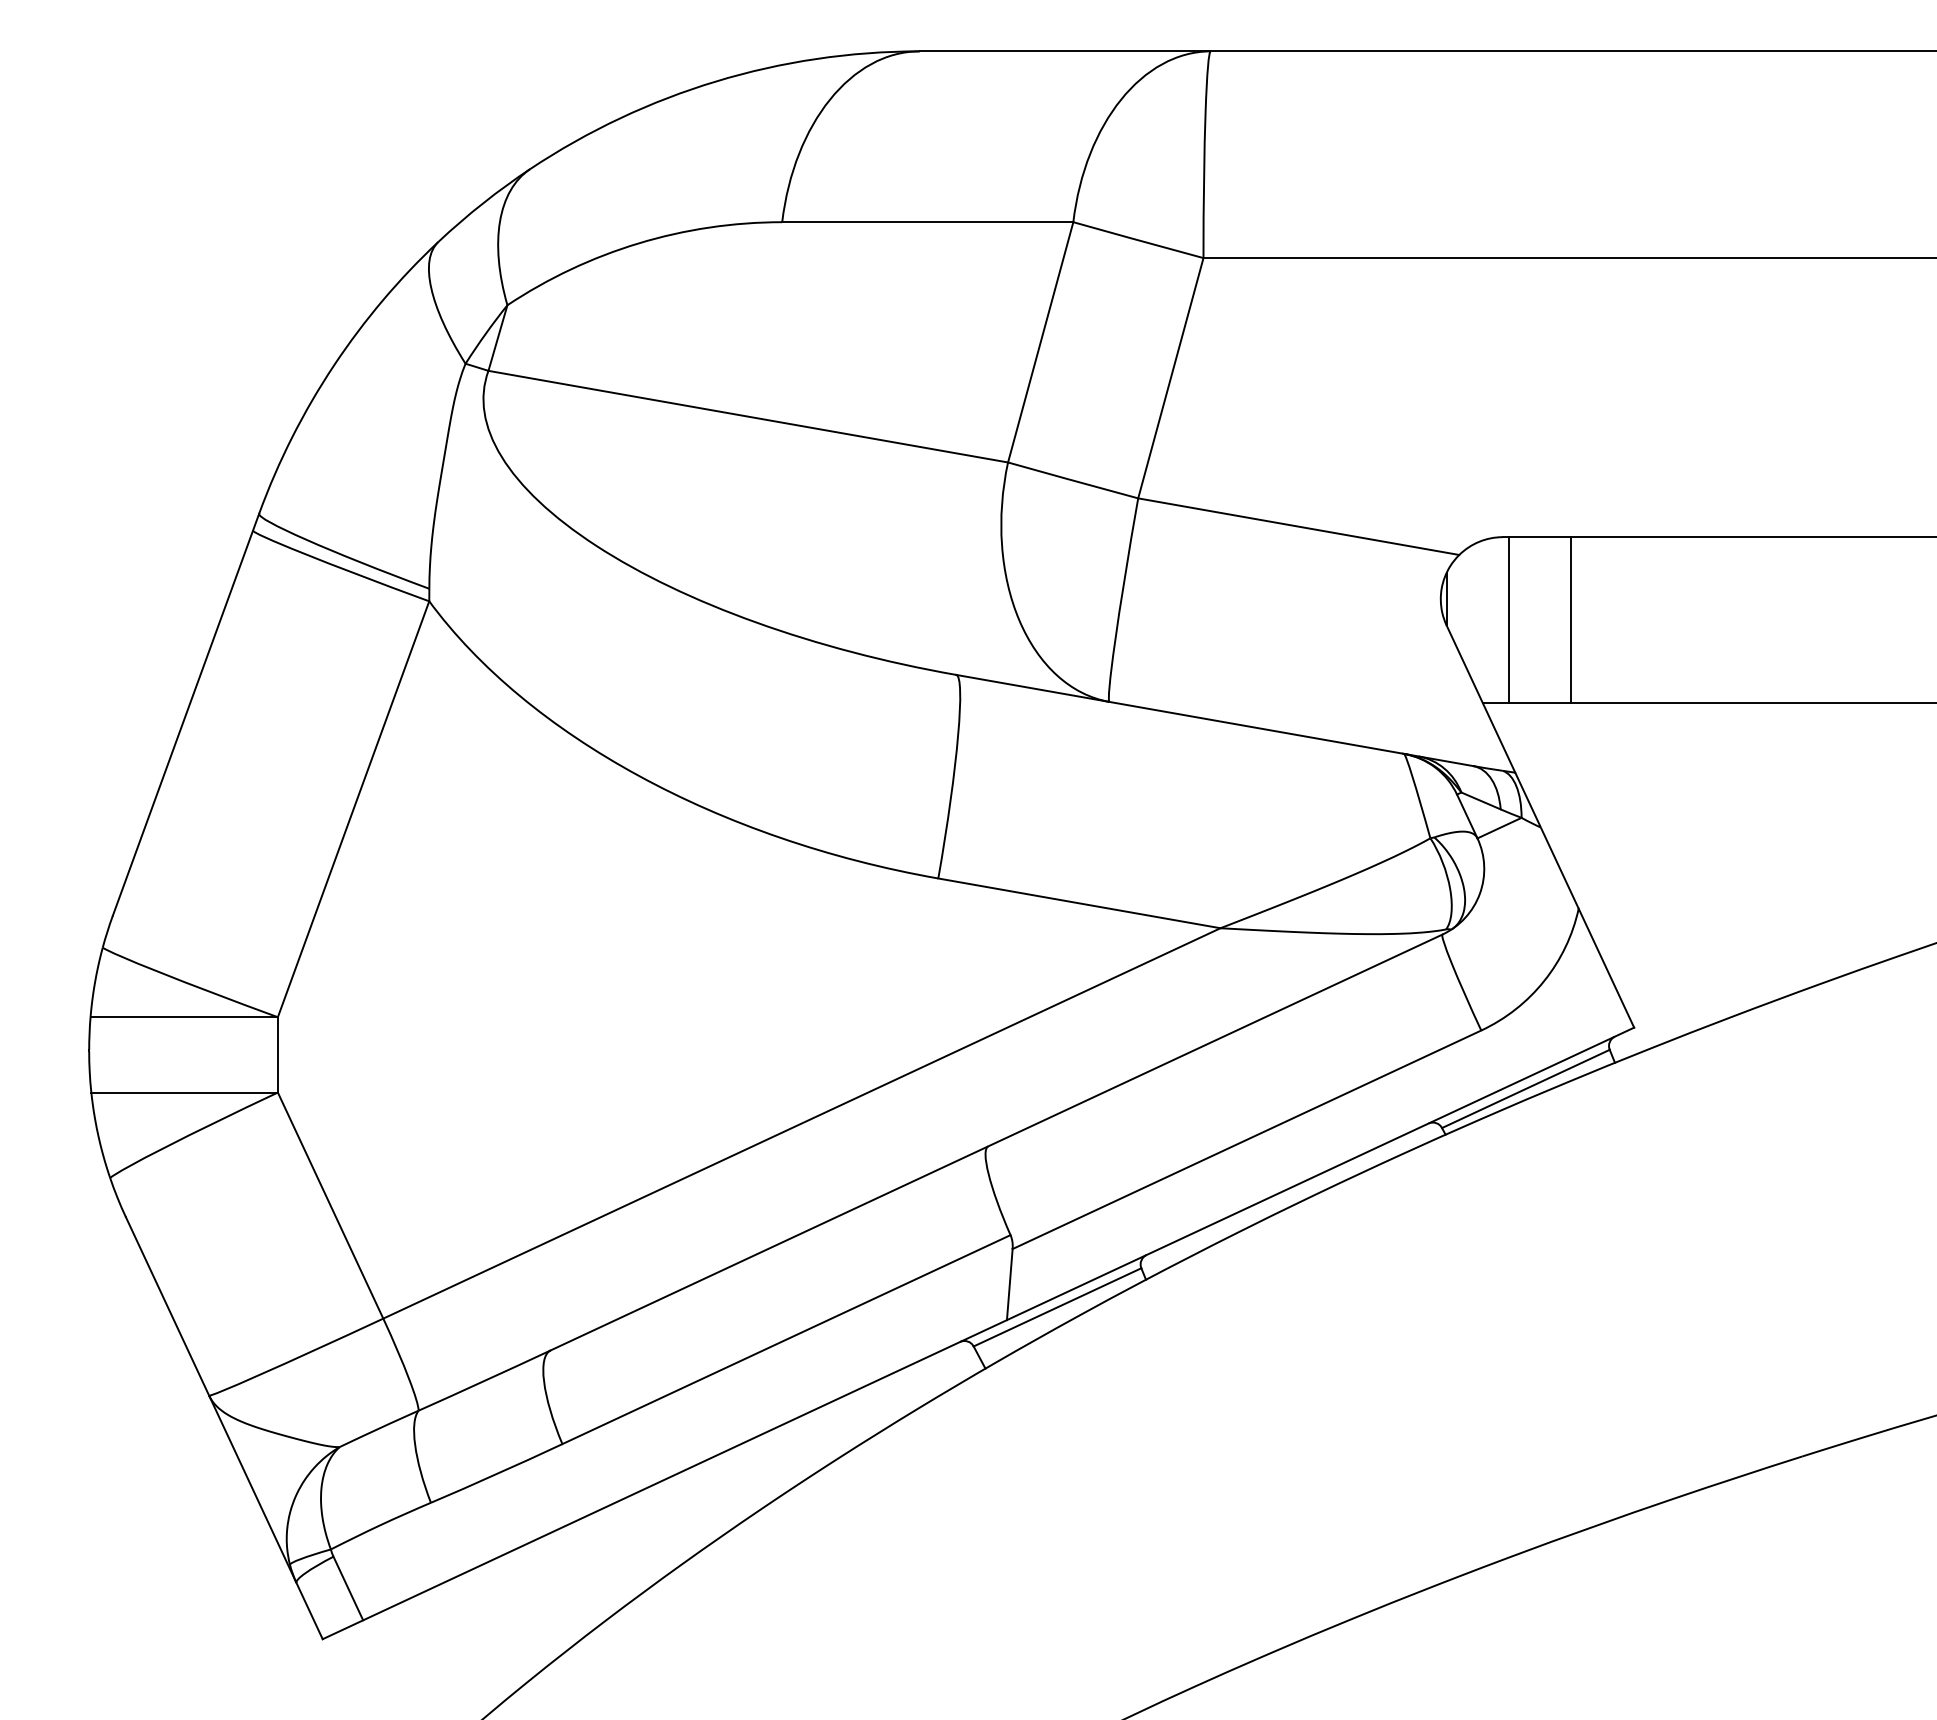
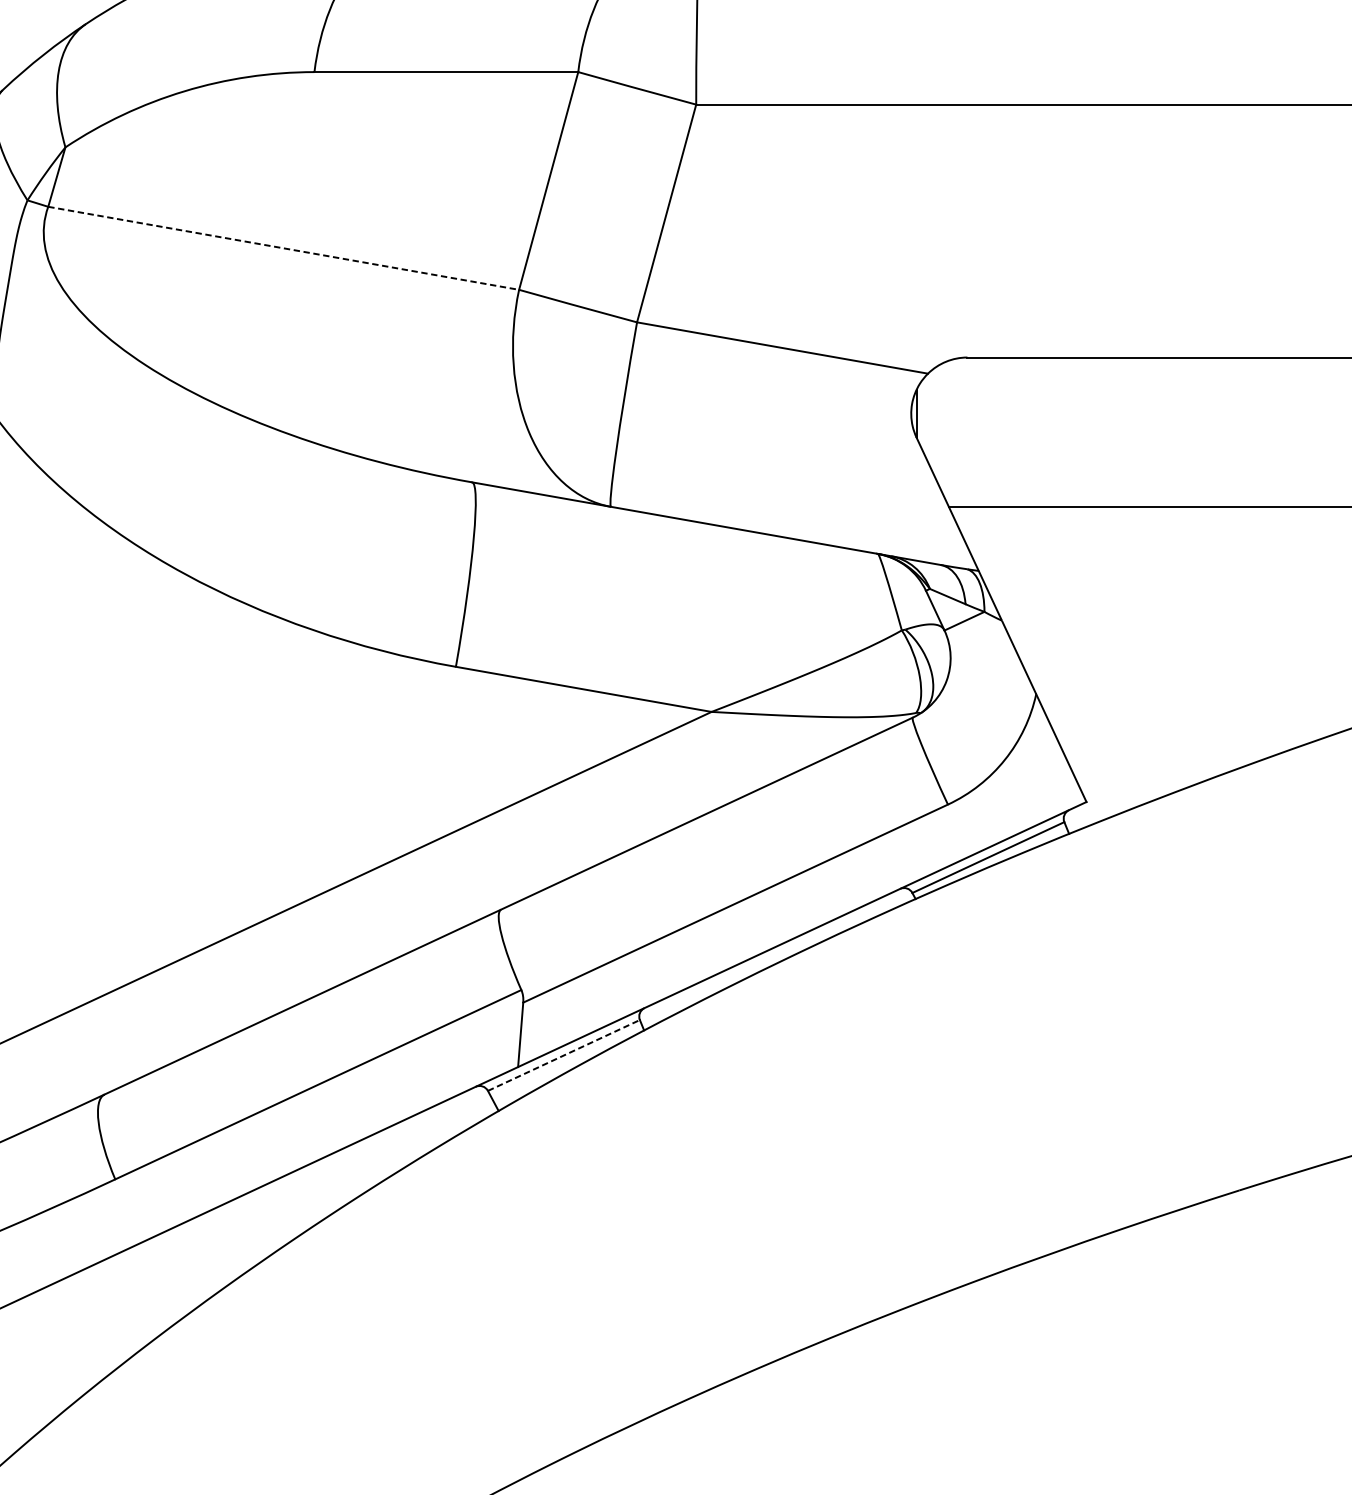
line: (748, 416) -> (283, 248), solid -> dashed
line: (1508, 619) -> (972, 432), removed
line: (1570, 619) -> (1028, 432), removed
line: (1057, 1307) -> (563, 1055), solid -> dashed

